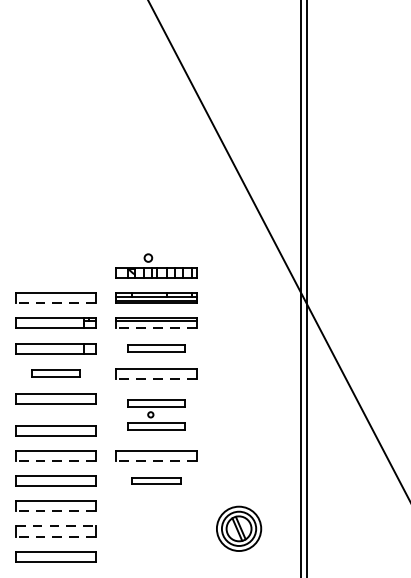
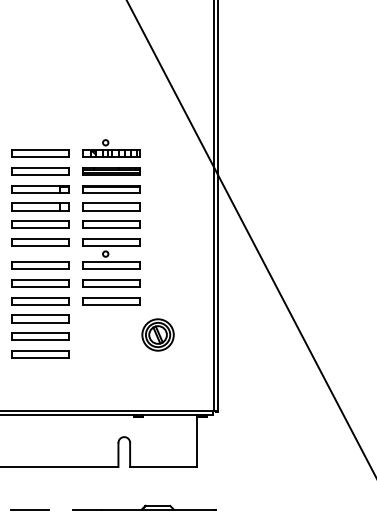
part: (56, 273) -> (40, 153), added
line: (56, 302) -> (40, 174), dashed -> solid
line: (156, 328) -> (111, 192), dashed -> solid
part: (156, 347) -> (111, 206), size x1.43
part: (56, 373) -> (40, 224), size x1.67
line: (156, 378) -> (111, 228), dashed -> solid
part: (156, 414) -> (111, 253), size x1.43
line: (56, 460) -> (40, 286), dashed -> solid
line: (156, 460) -> (111, 286), dashed -> solid
part: (156, 481) -> (111, 301), size x1.67
line: (56, 511) -> (40, 322), dashed -> solid
line: (56, 526) -> (40, 333), dashed -> solid
part: (238, 528) -> (157, 334), moved
line: (56, 536) -> (40, 340), dashed -> solid

